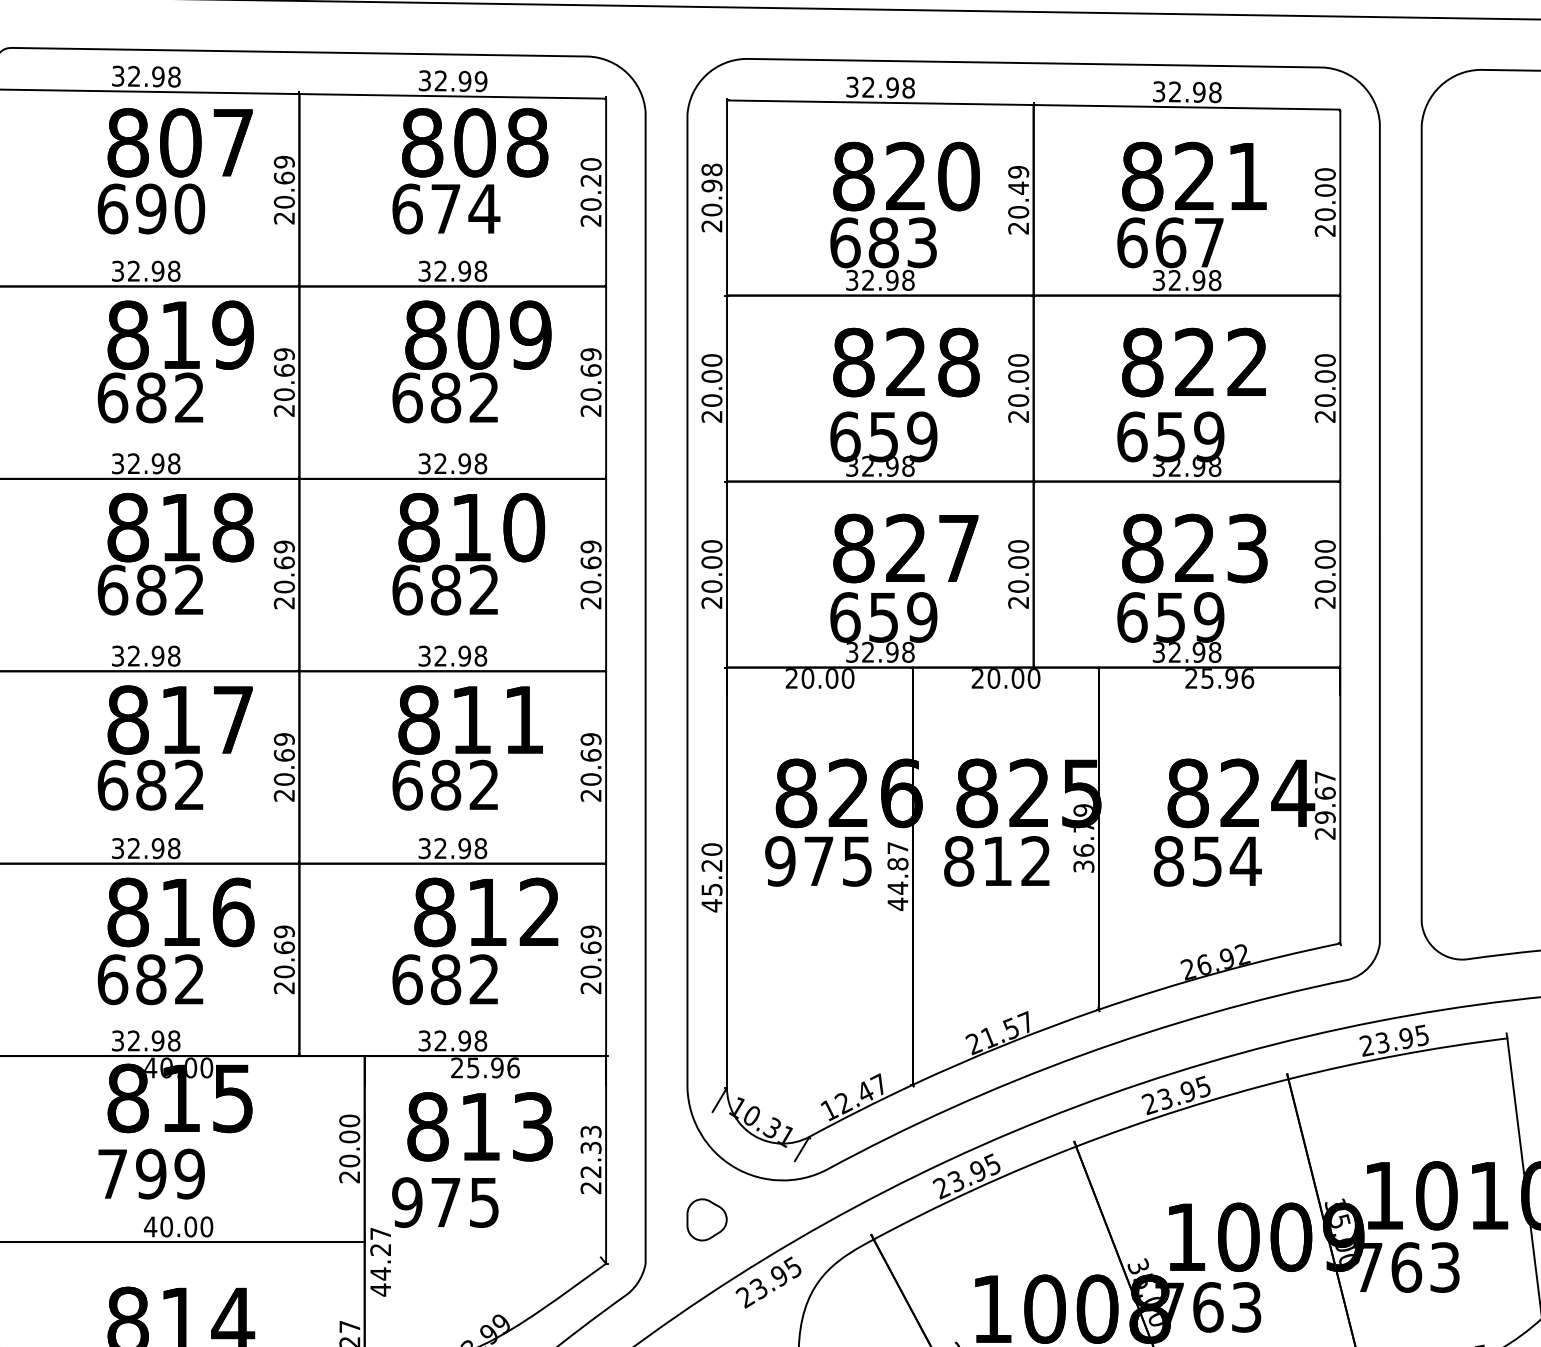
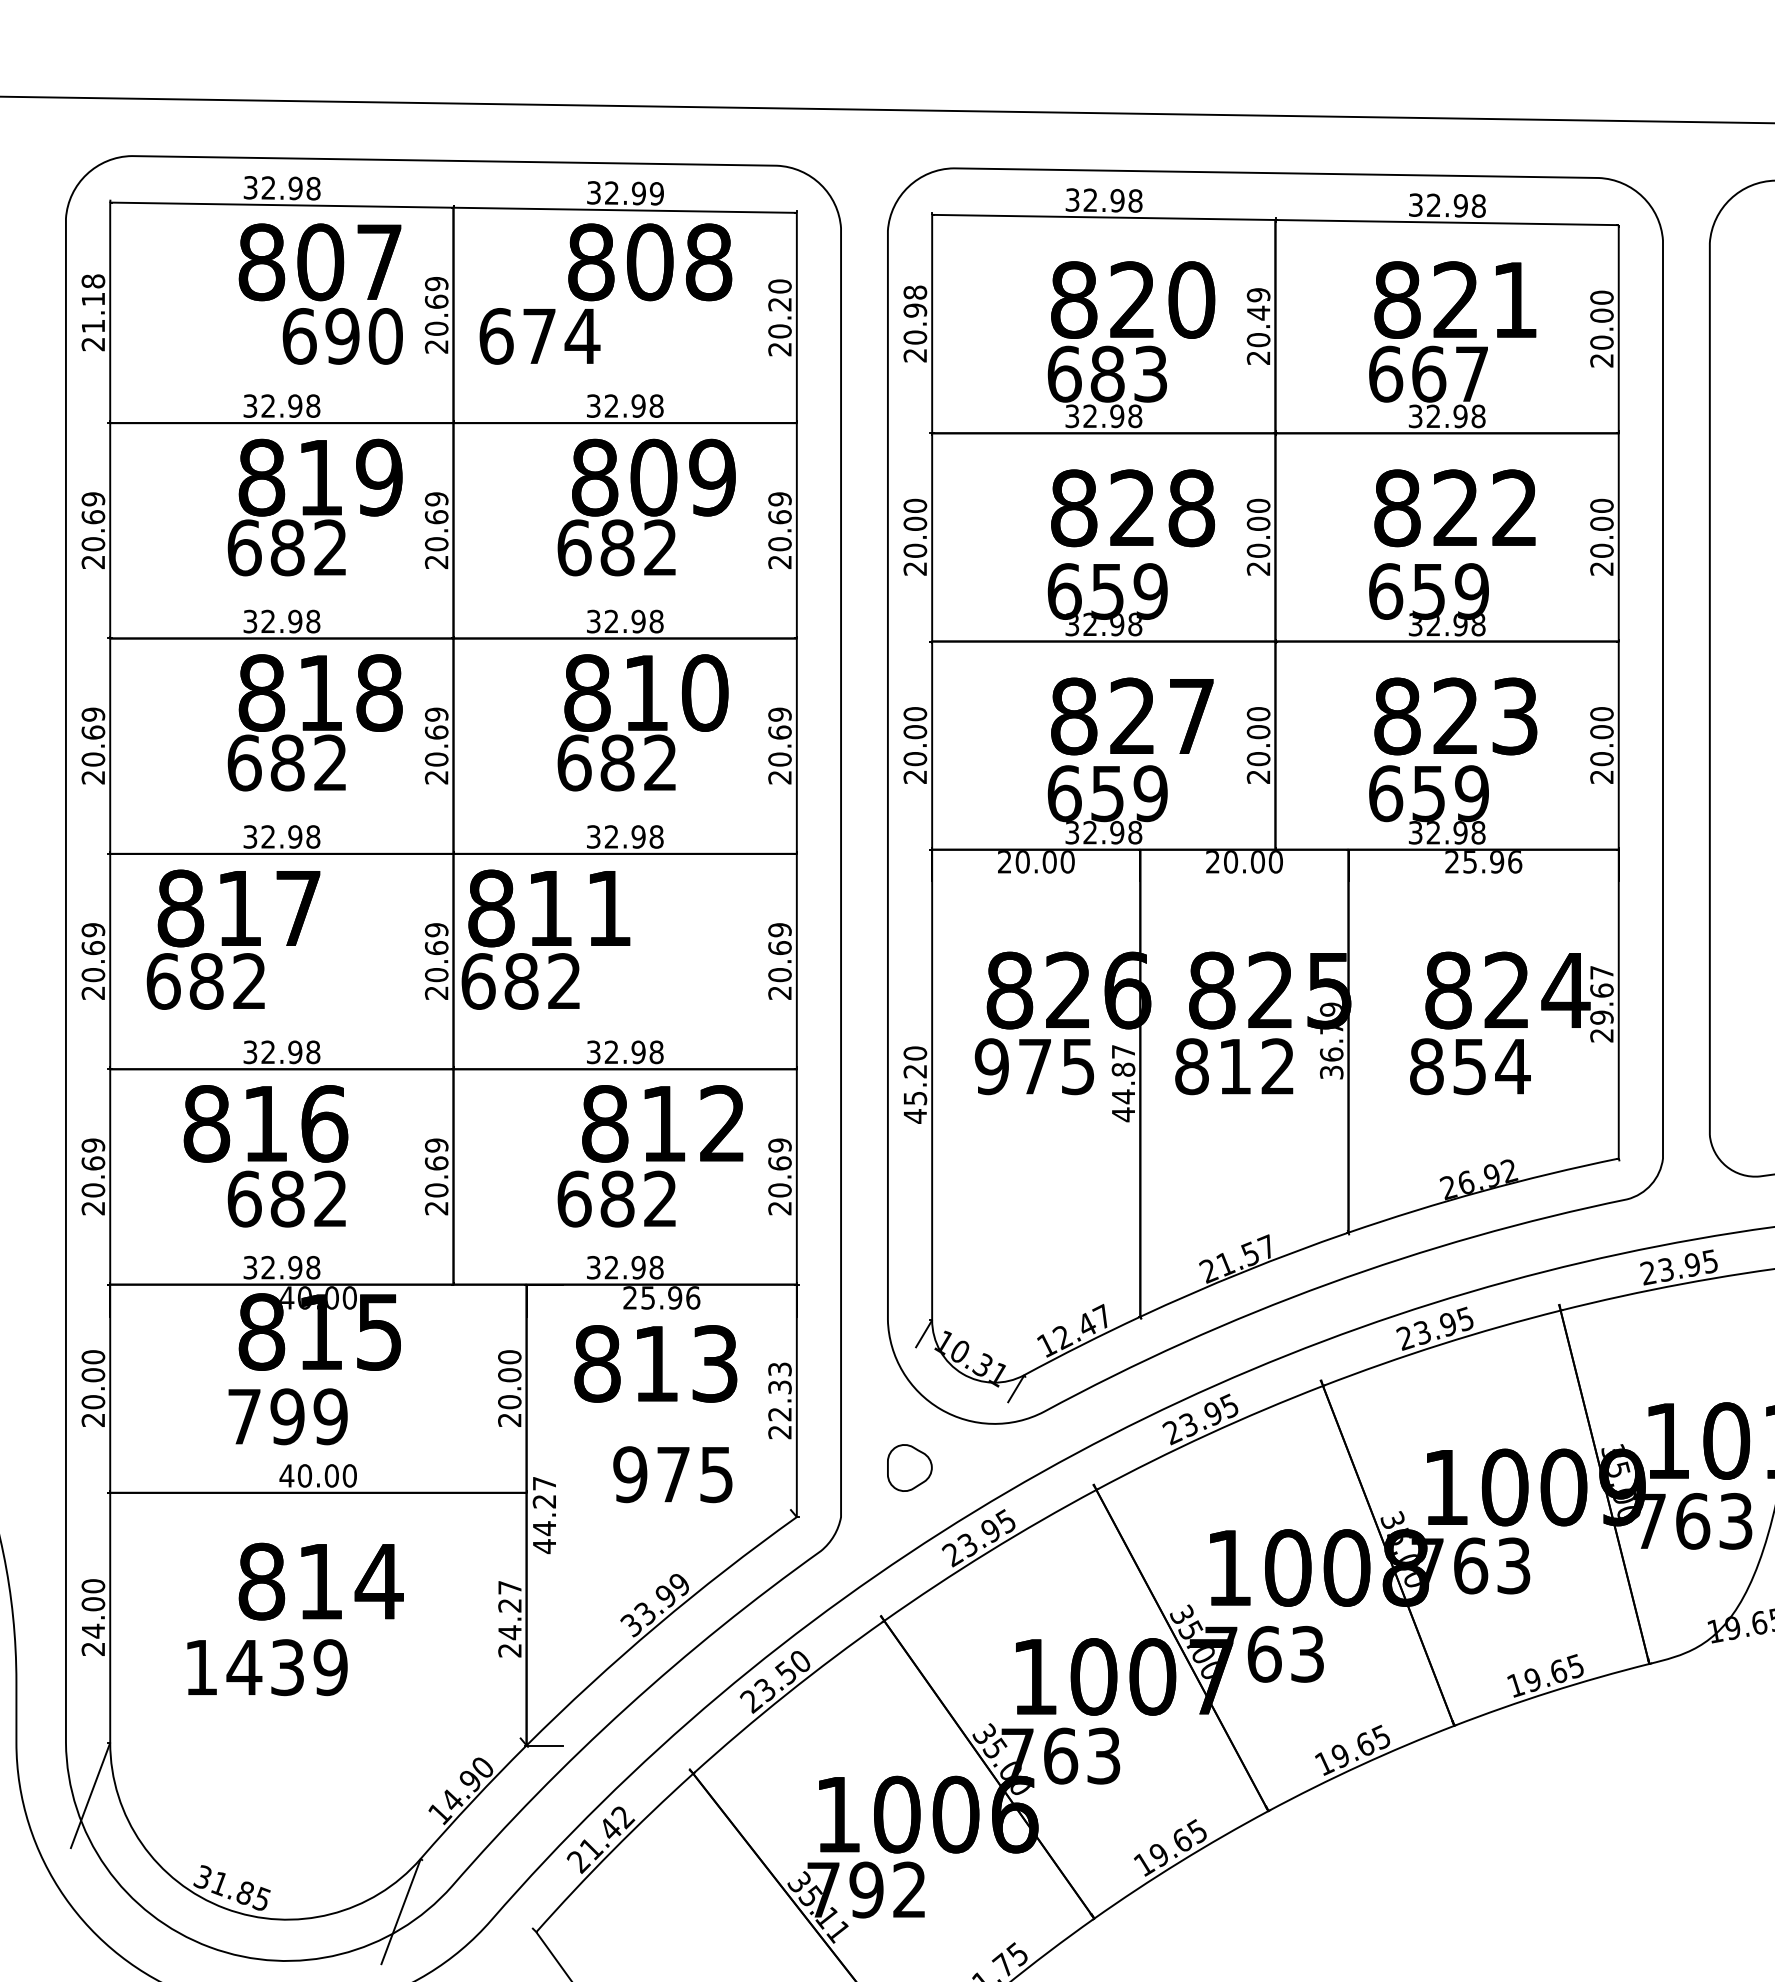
text: (151, 209) -> (342, 336), moved
text: (445, 209) -> (539, 336), moved
text: (175, 747) -> (233, 939), moved
text: (467, 747) -> (545, 939), moved
text: (180, 912) -> (265, 1123), moved
text: (445, 1202) -> (672, 1474), moved

